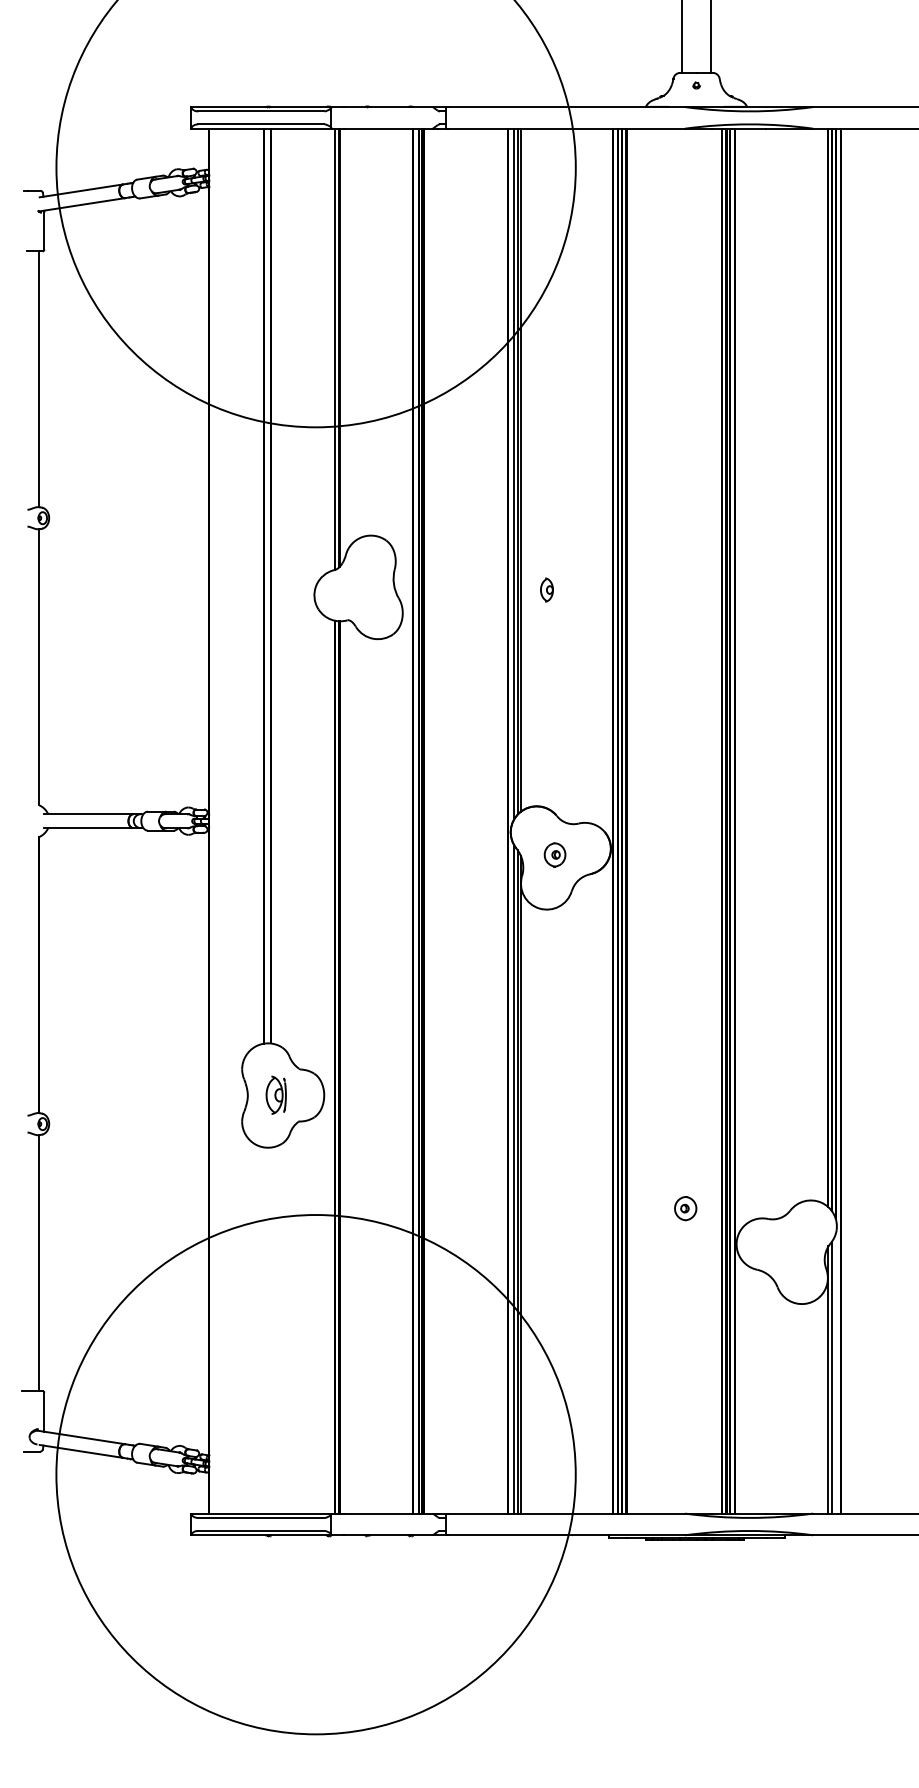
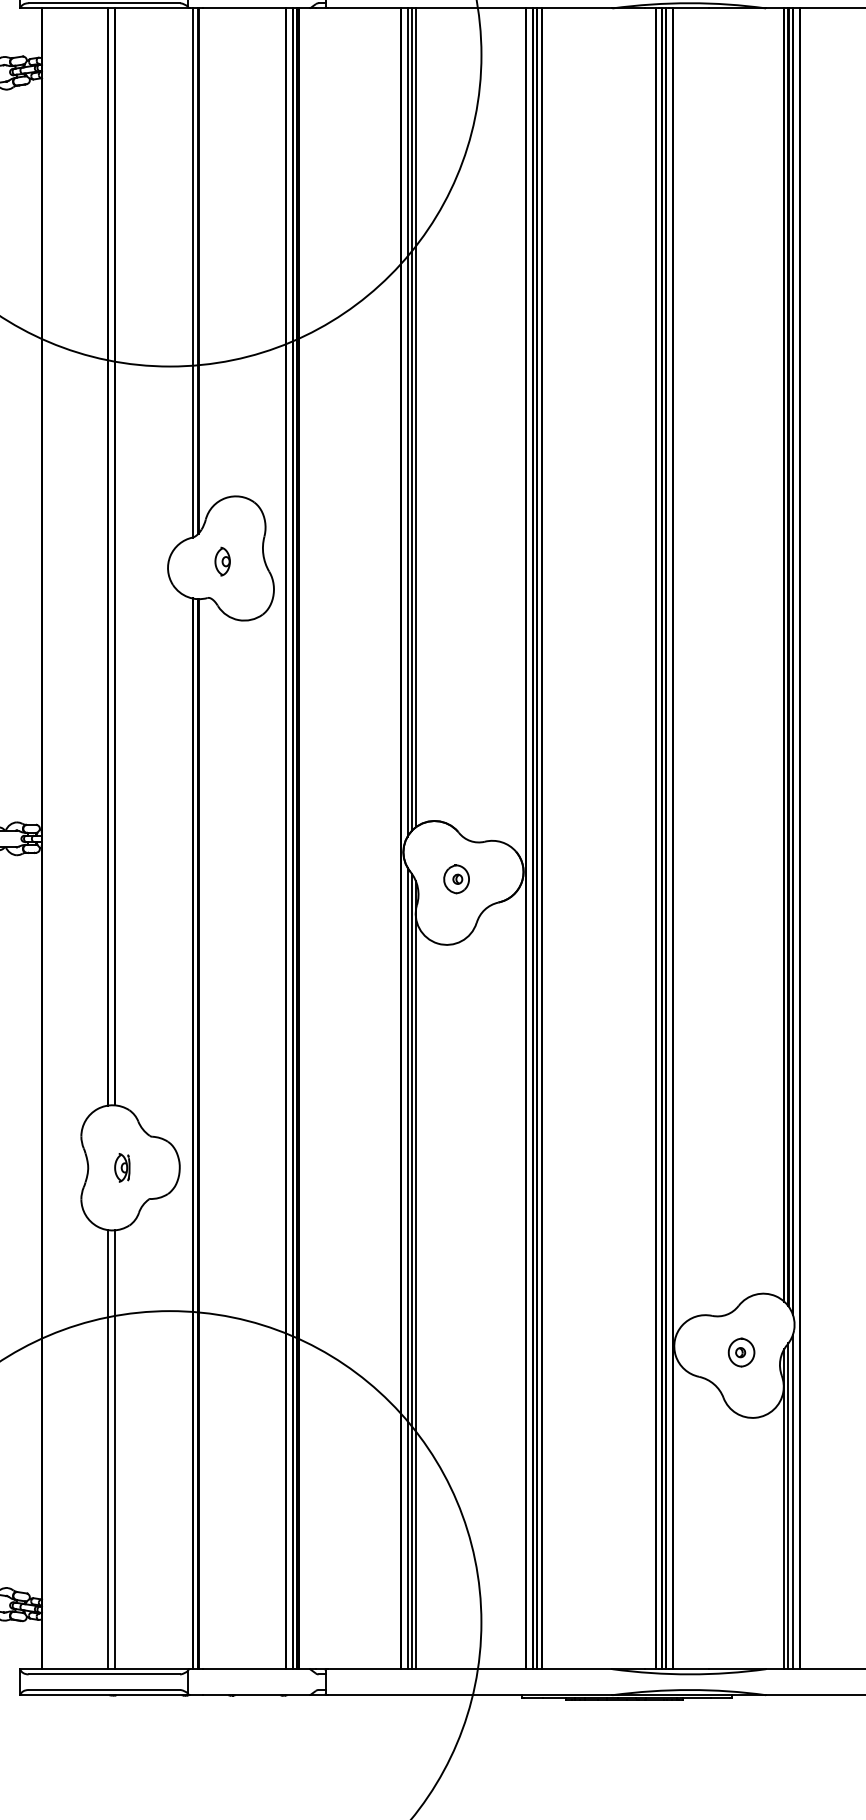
part: (546, 589) -> (222, 561), moved
part: (276, 1095) -> (122, 1167), size x0.62
part: (685, 1208) -> (741, 1352), moved
line: (264, 1330) -> (108, 1449), added
line: (270, 1330) -> (115, 1449), added
line: (835, 1373) -> (792, 1501), added

